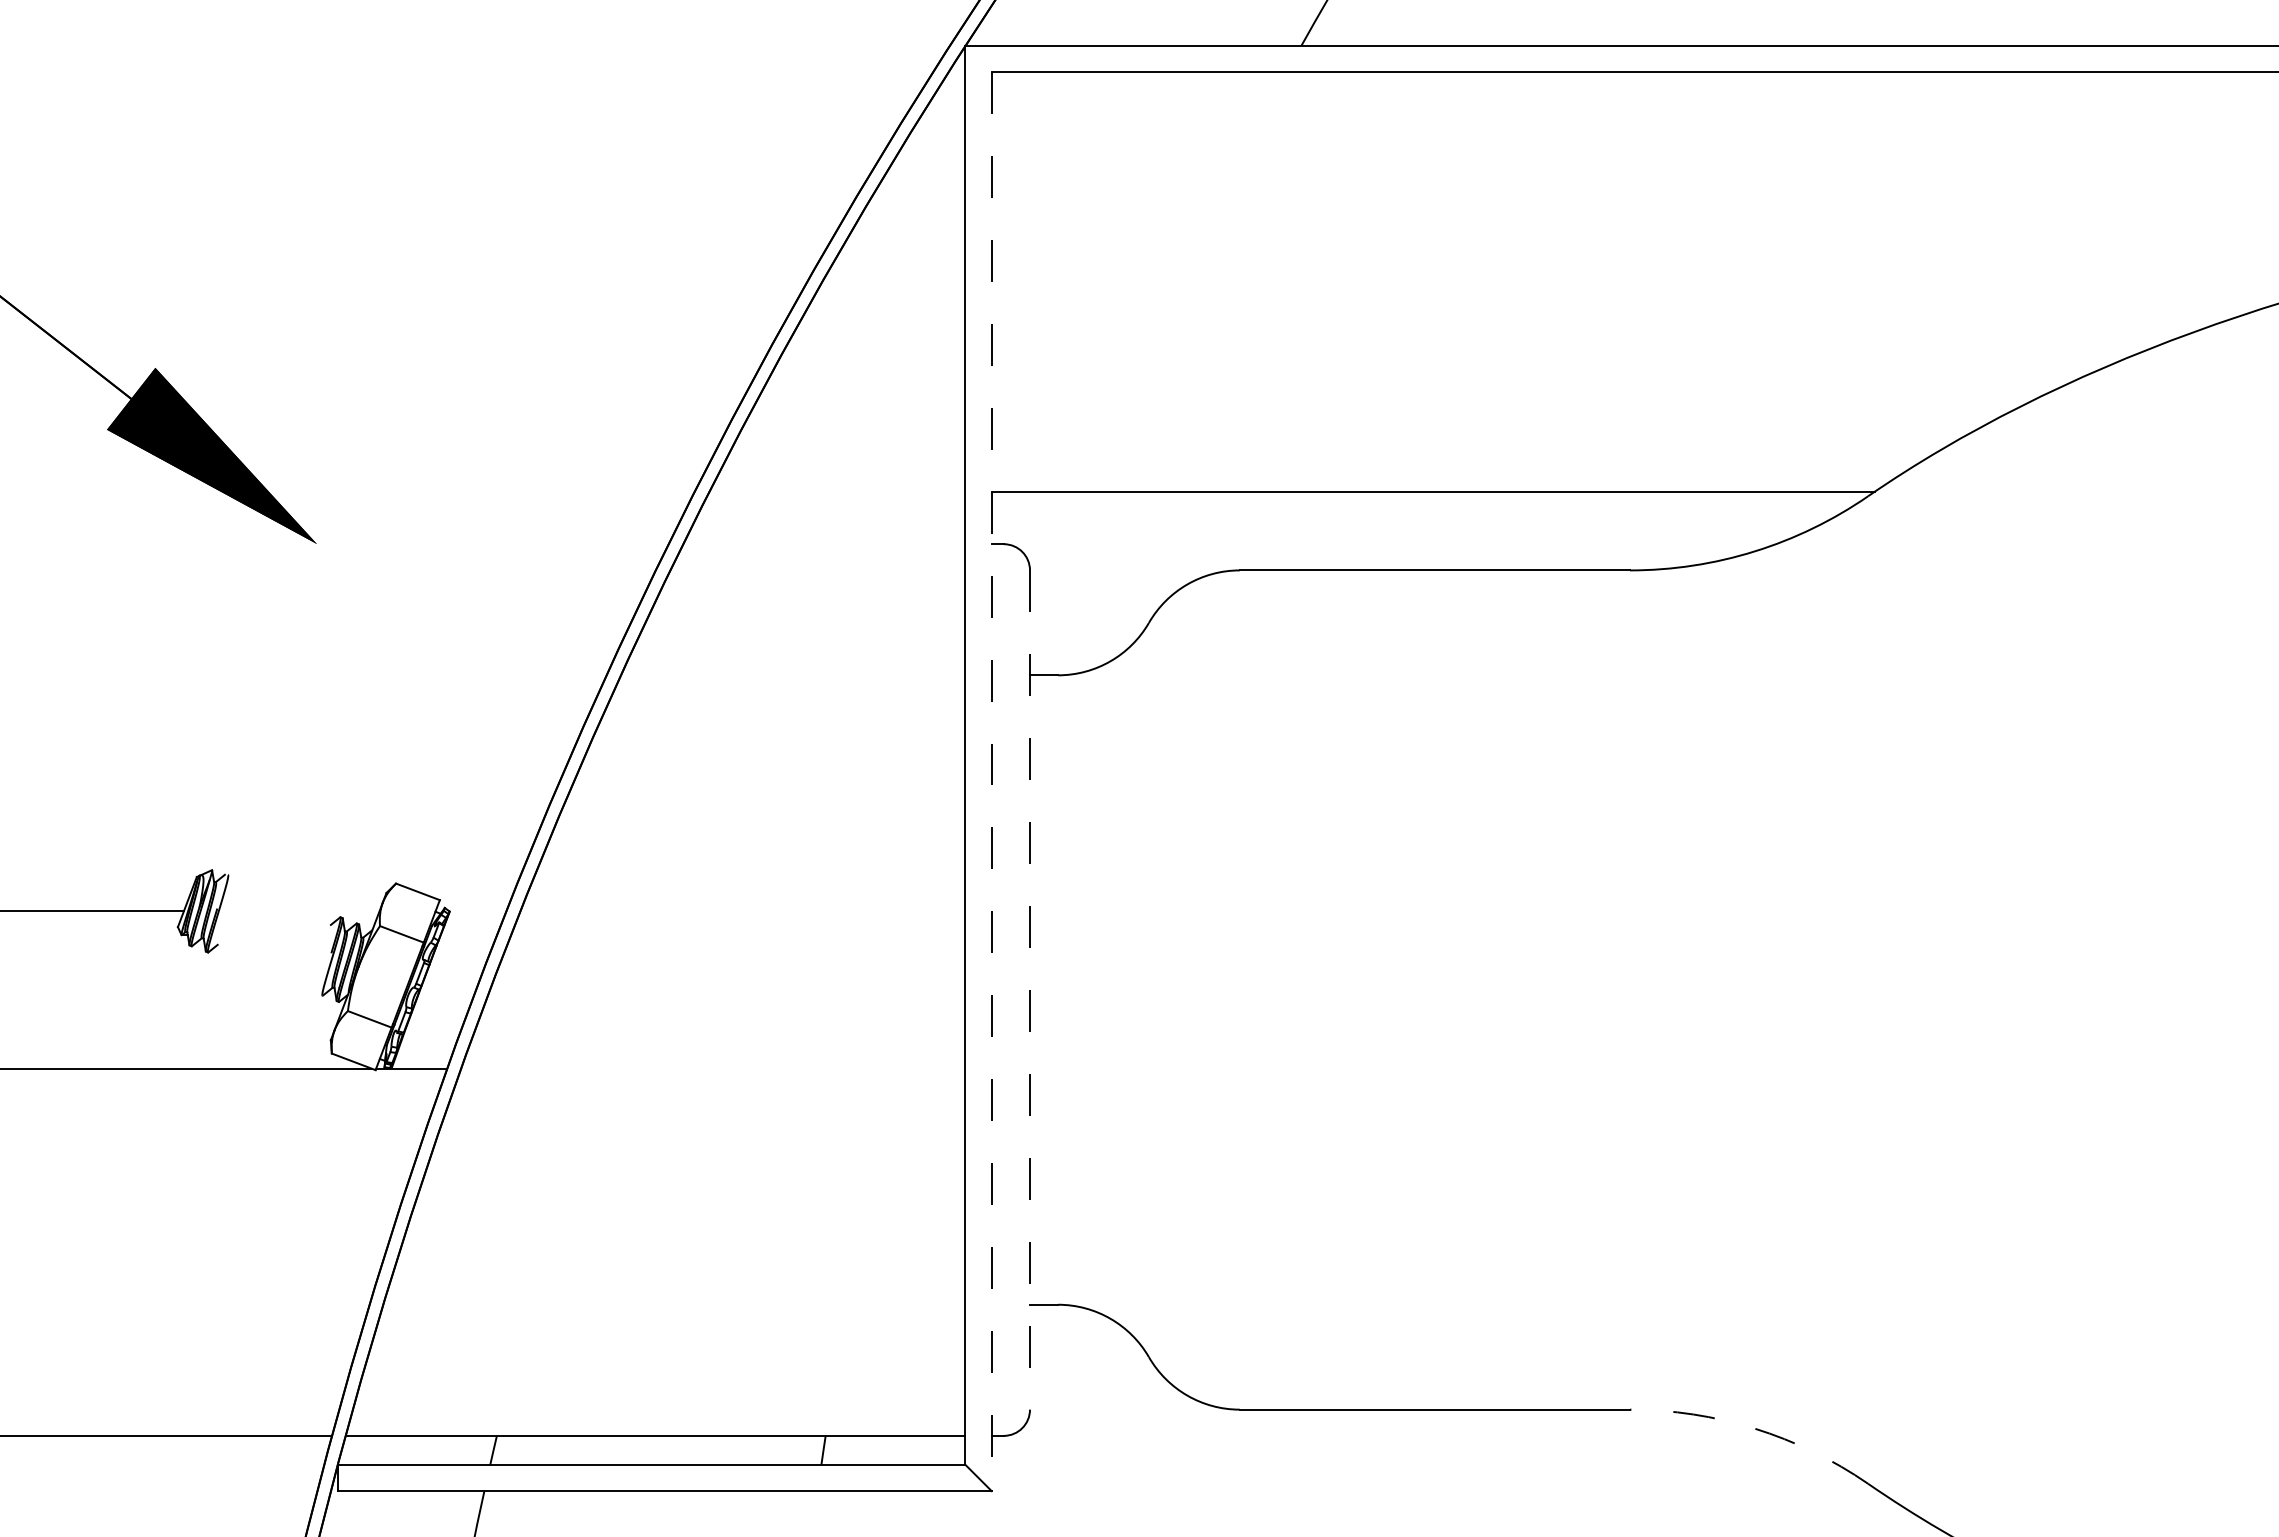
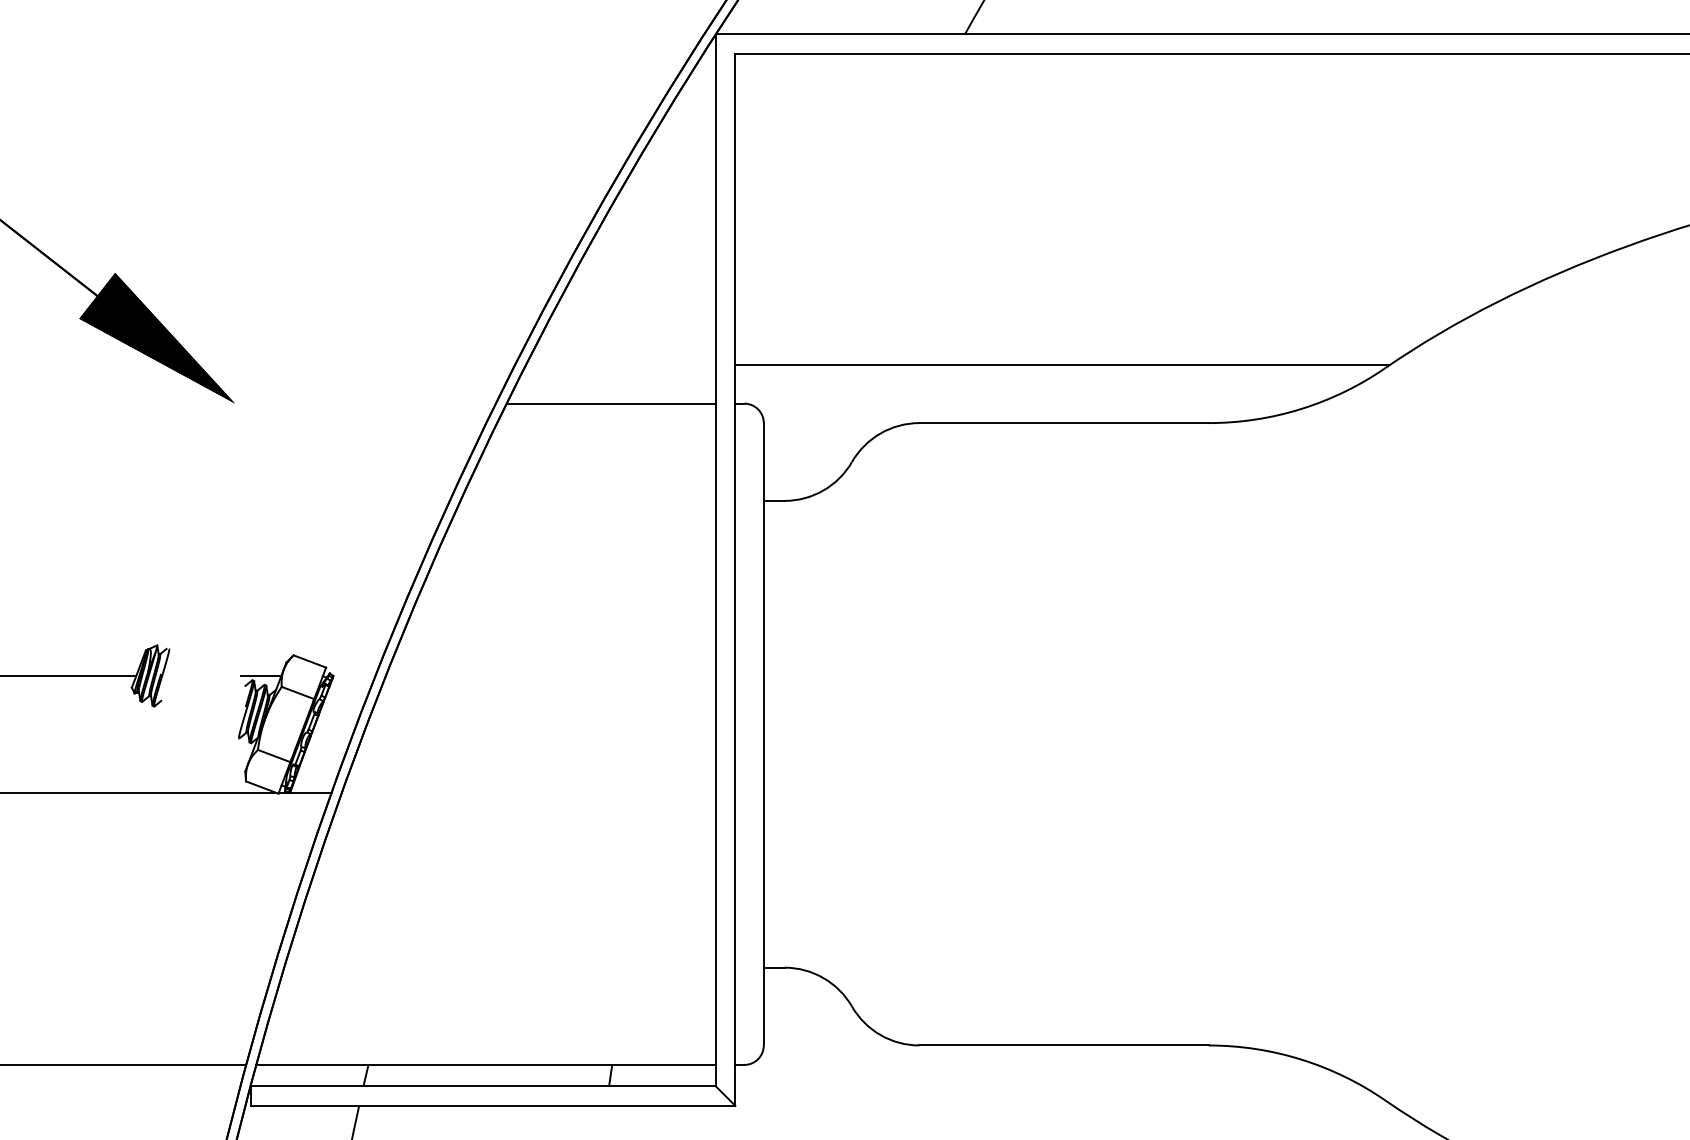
line: (824, 544) -> (611, 403), added
line: (991, 782) -> (735, 580), dashed -> solid
line: (351, 911) -> (260, 676), added
line: (1030, 990) -> (764, 734), dashed -> solid
arc: (1754, 1428) -> (1301, 1059), dashed -> solid

